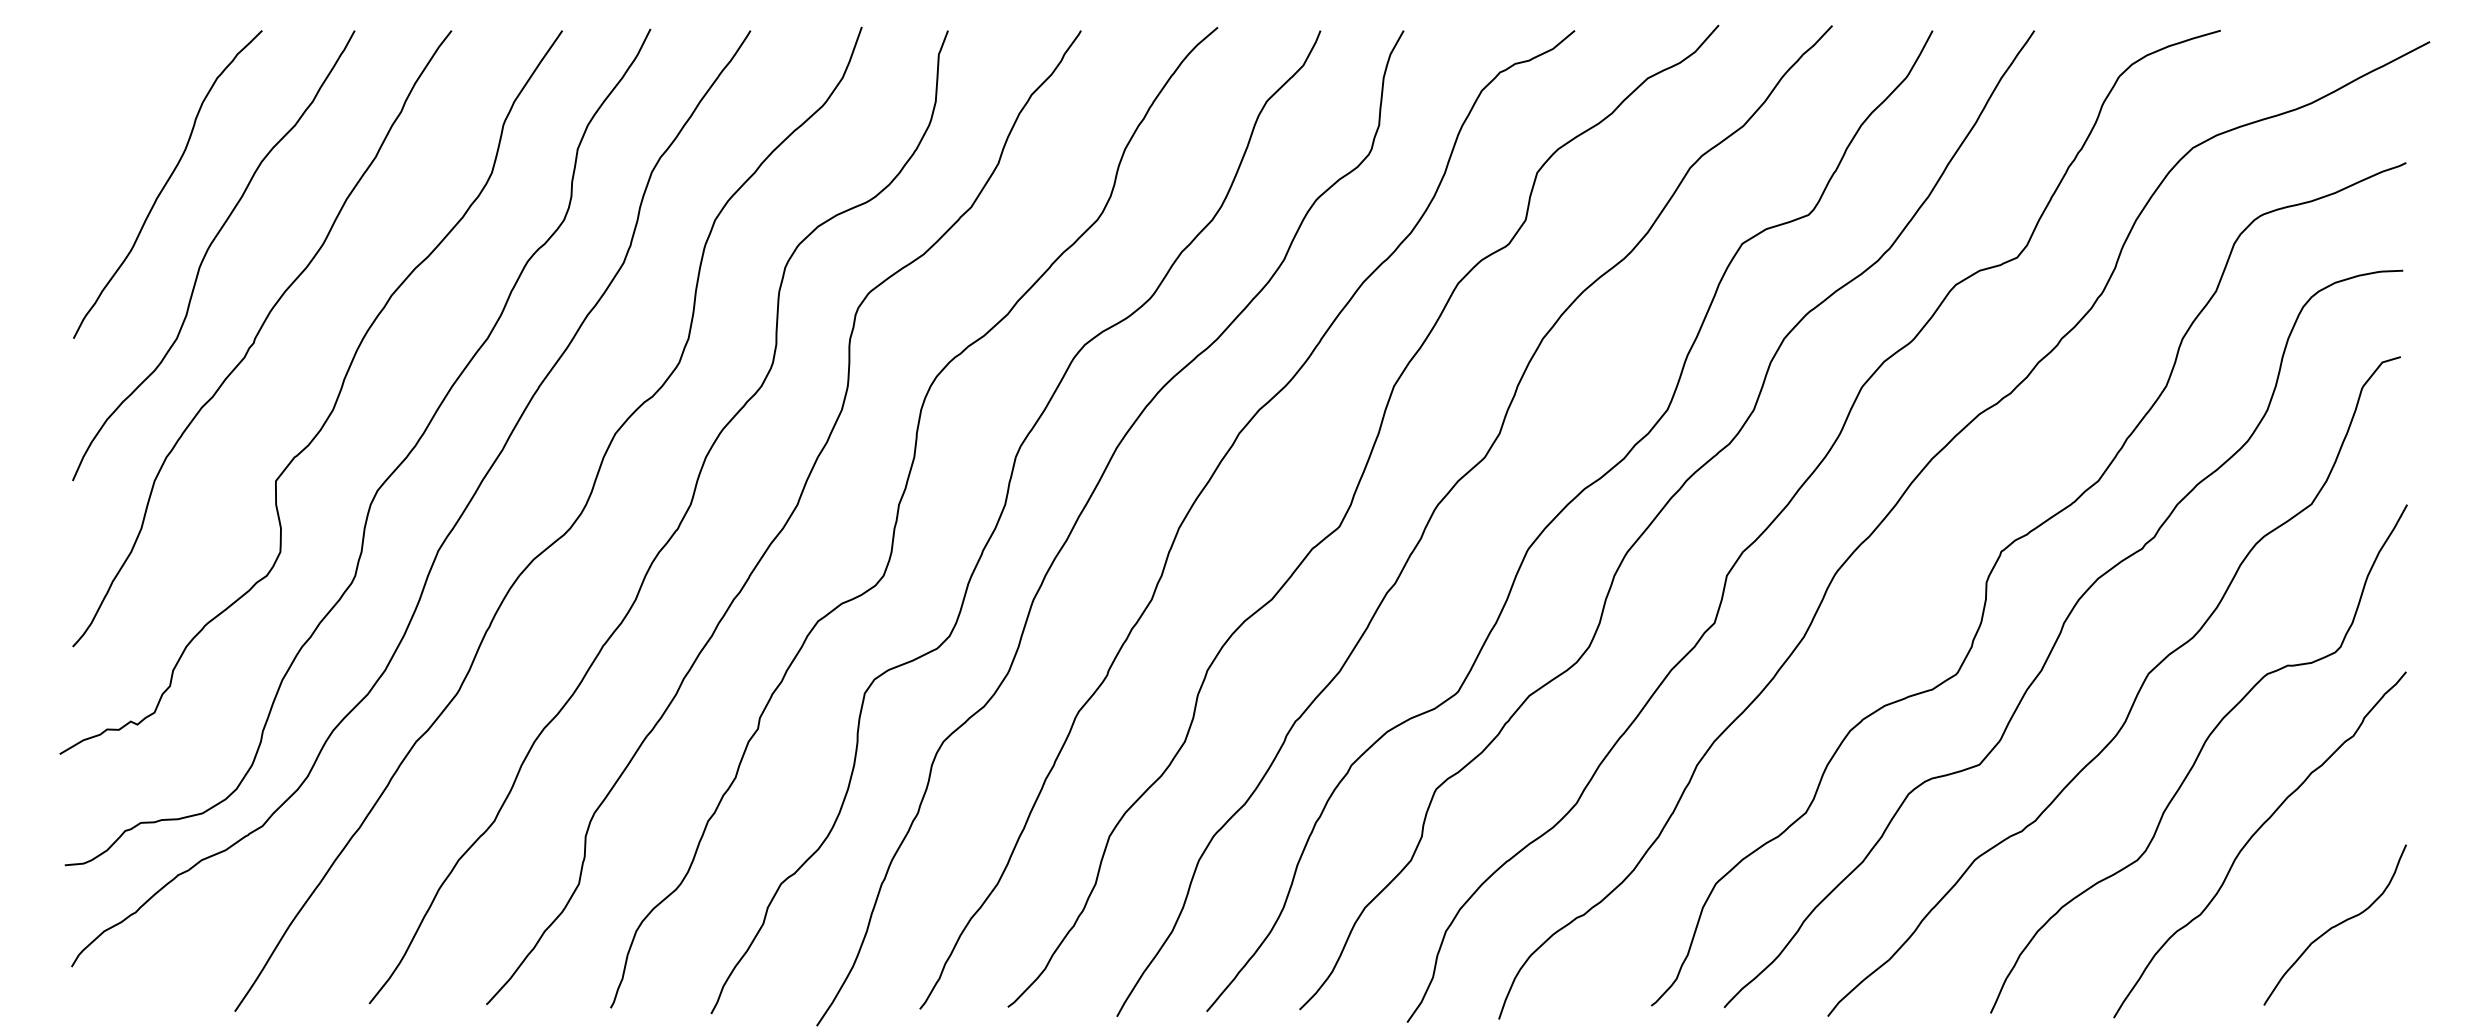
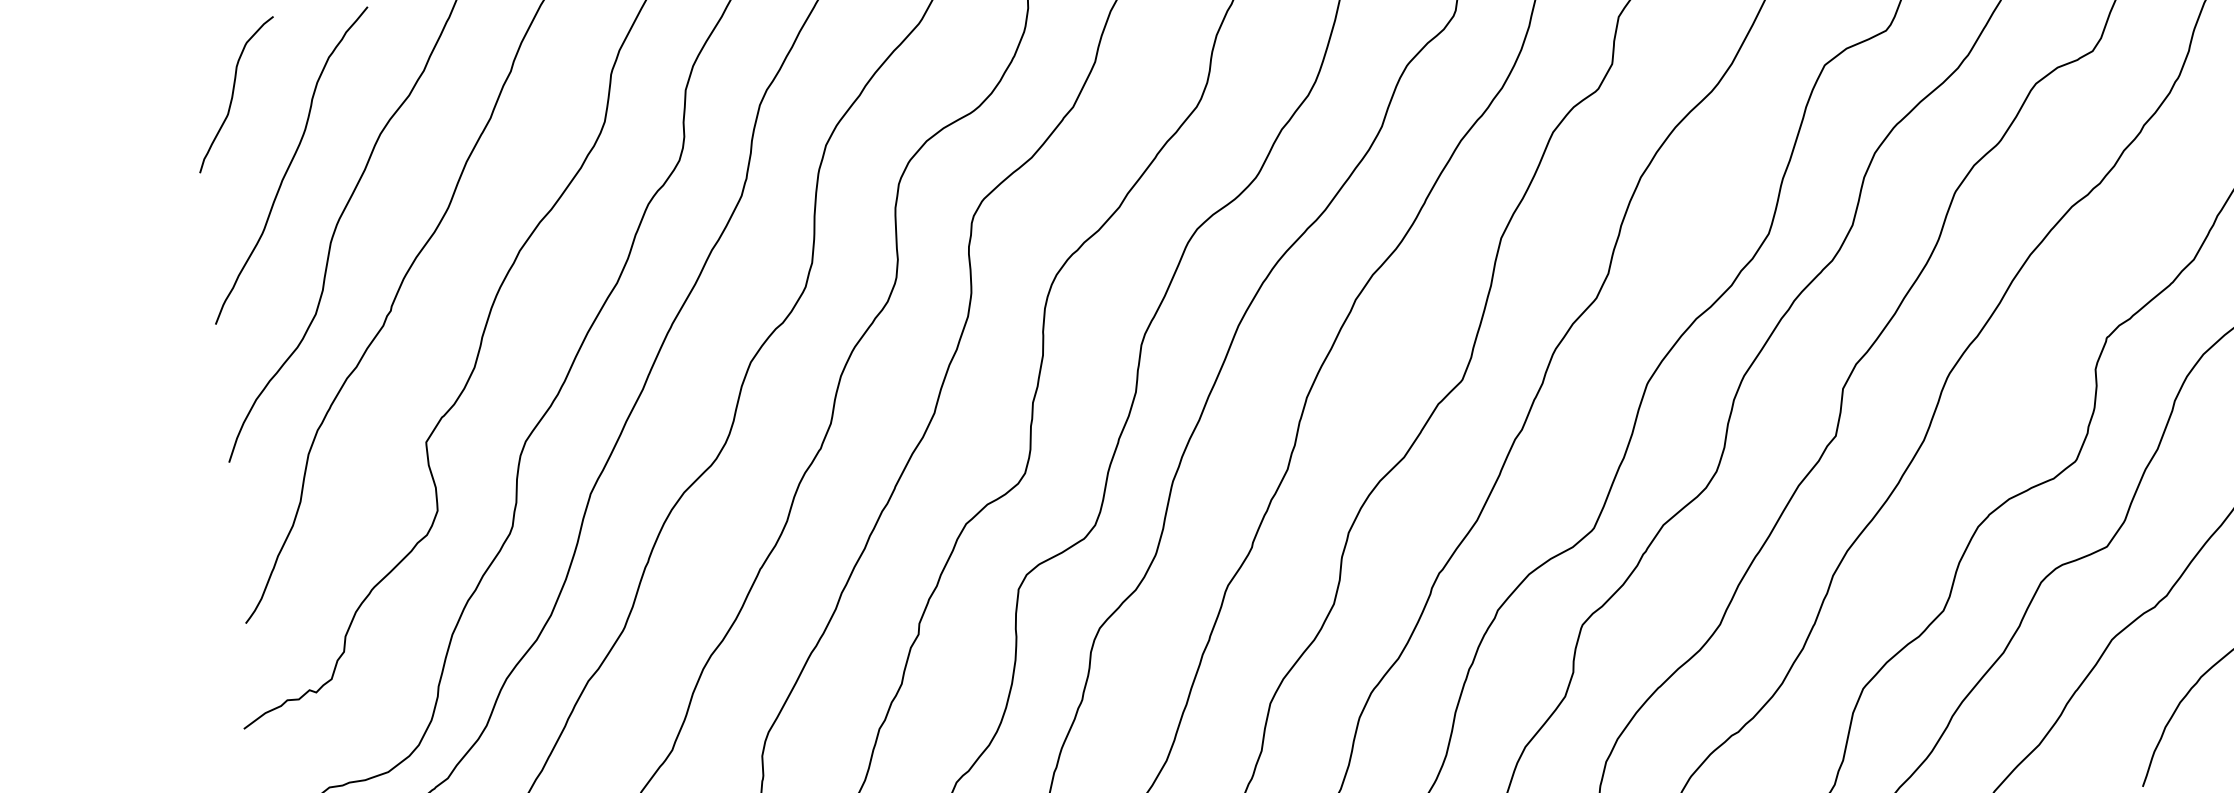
curve: (116, 105) -> (233, 94), added

